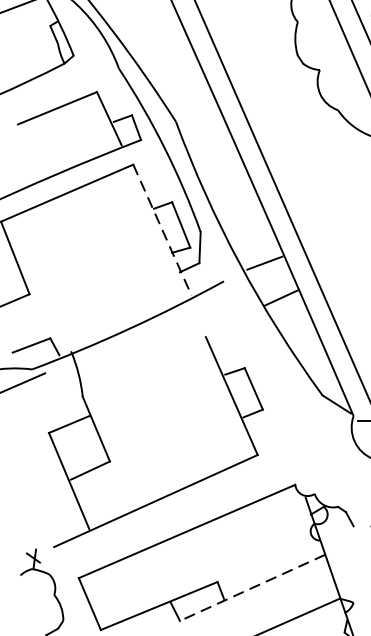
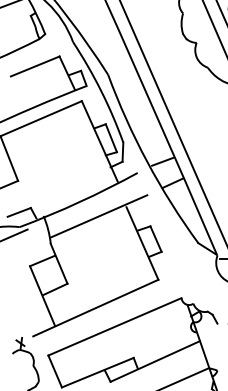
line: (163, 230) -> (100, 141), dashed -> solid
line: (160, 352) -> (98, 216), added
line: (251, 587) -> (154, 361), dashed -> solid

